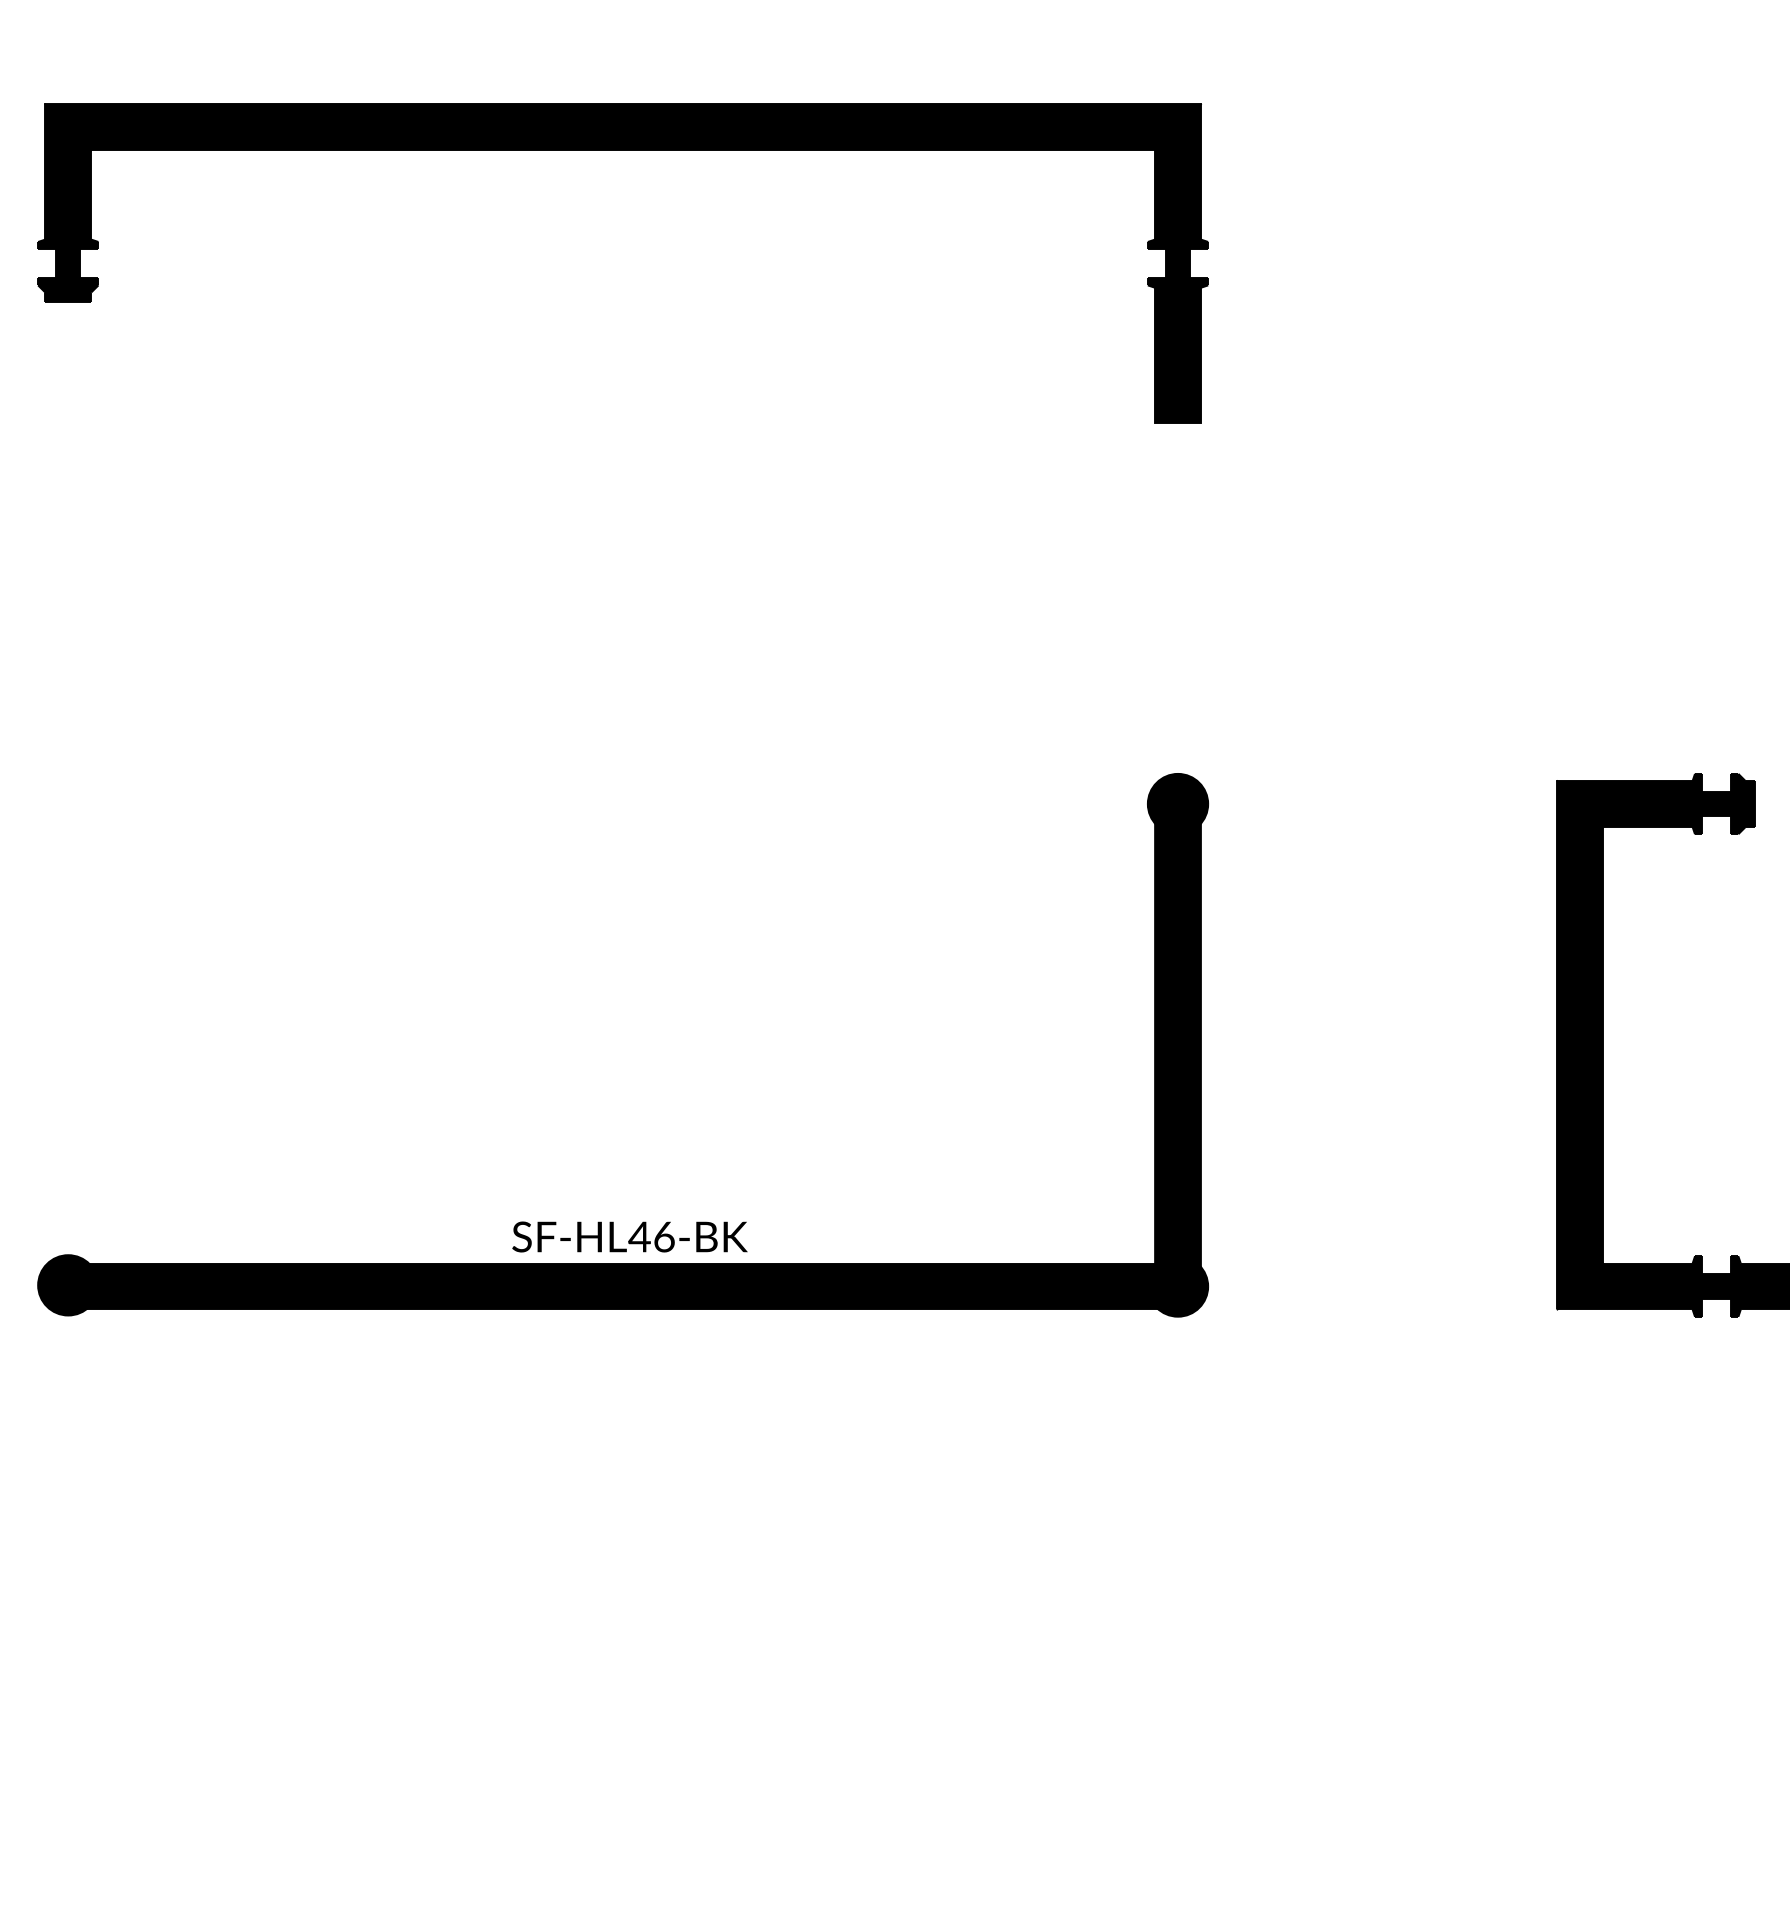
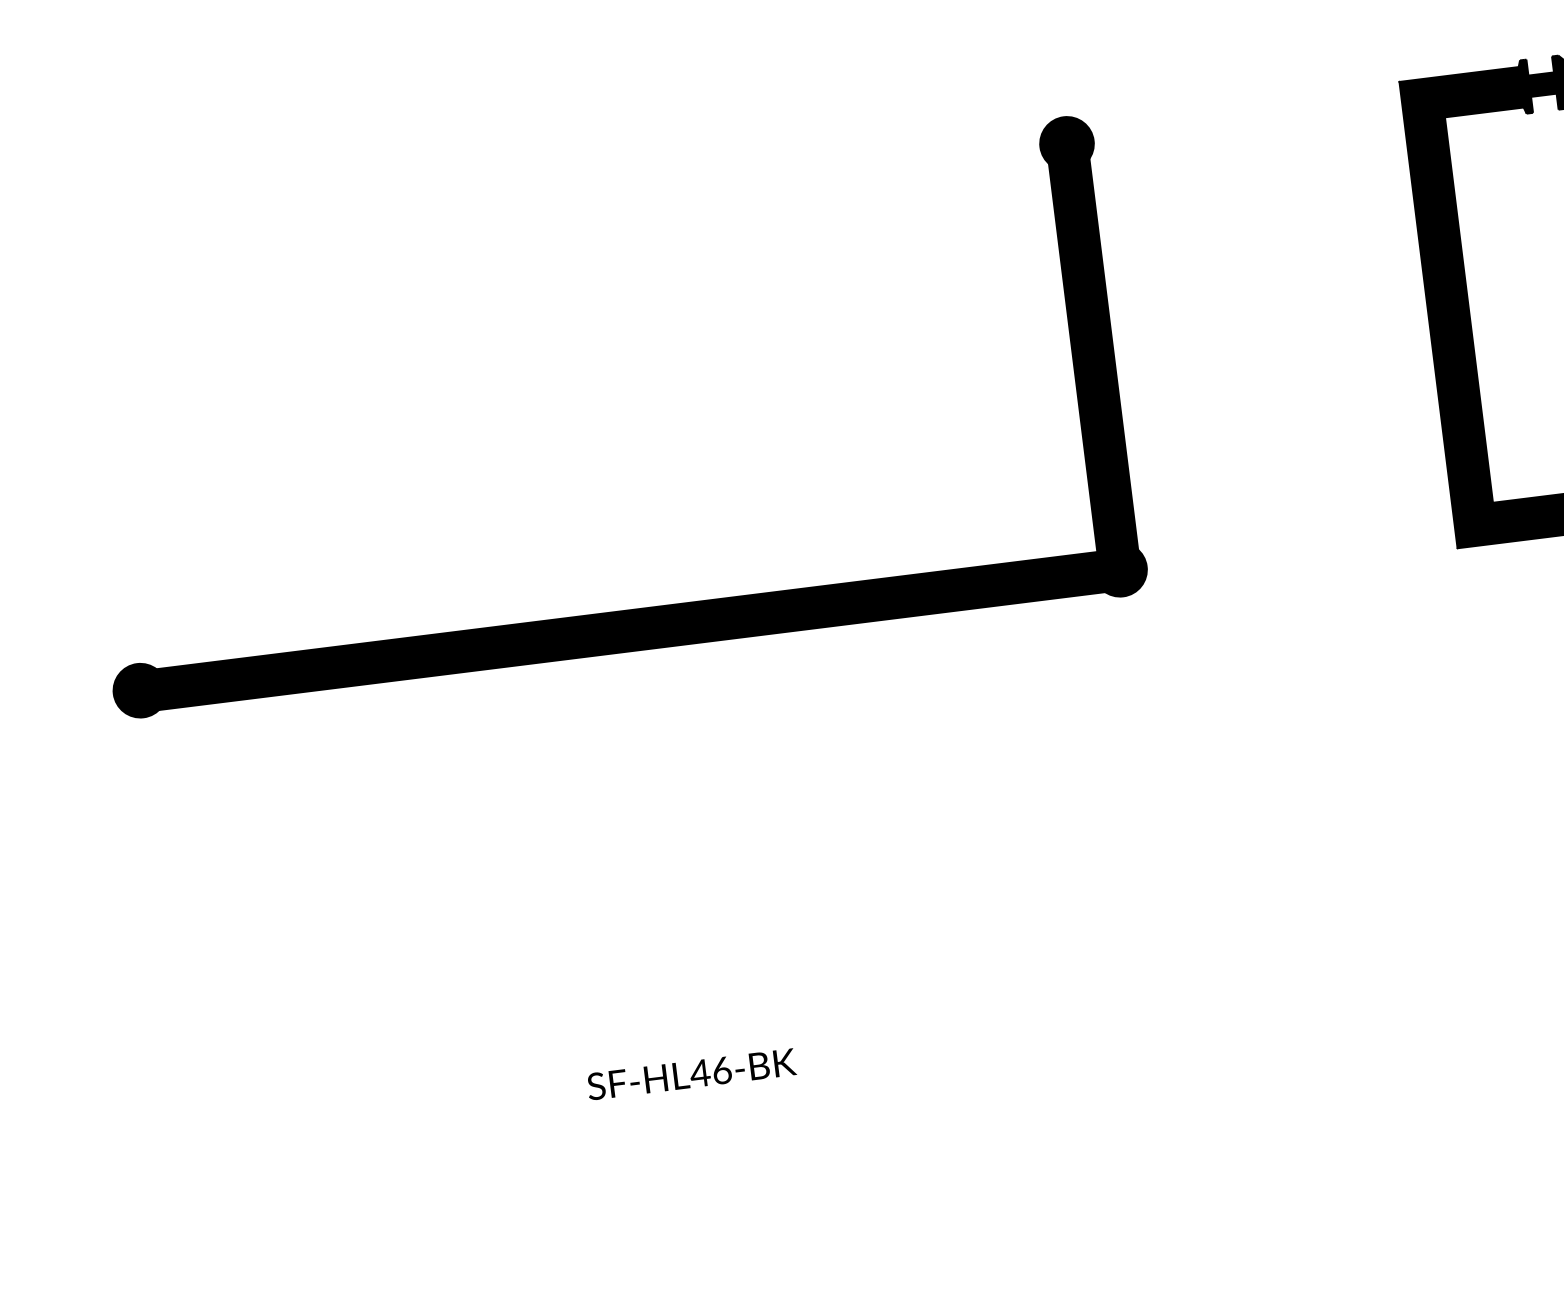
text: (629, 1236) -> (691, 1074), moved

